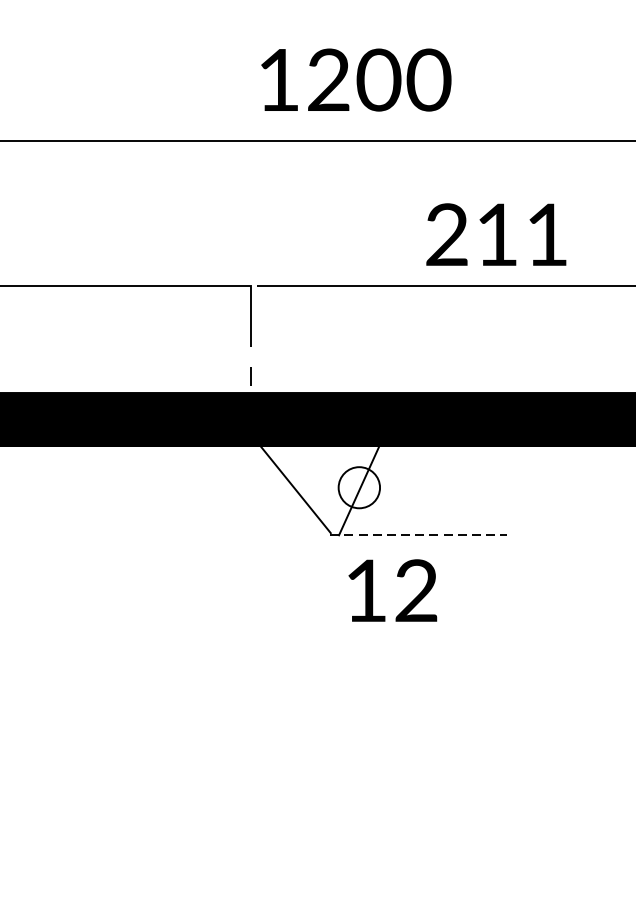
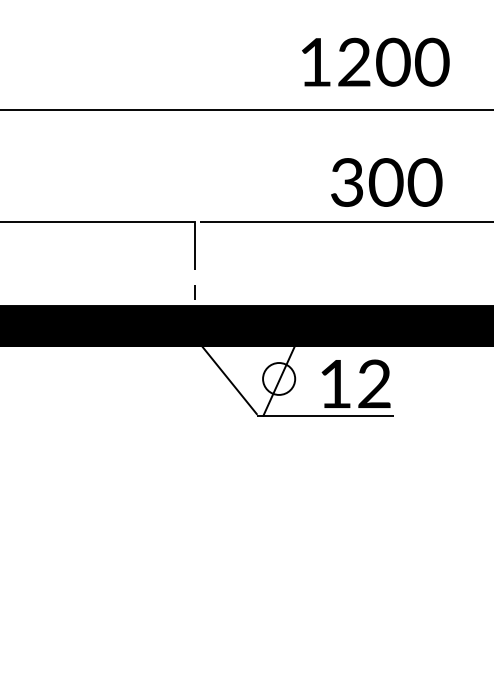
text: (355, 79) -> (375, 61), moved
text: (497, 234) -> (386, 182), 211 -> 300
line: (419, 534) -> (325, 415), dashed -> solid
text: (392, 590) -> (355, 383), moved

